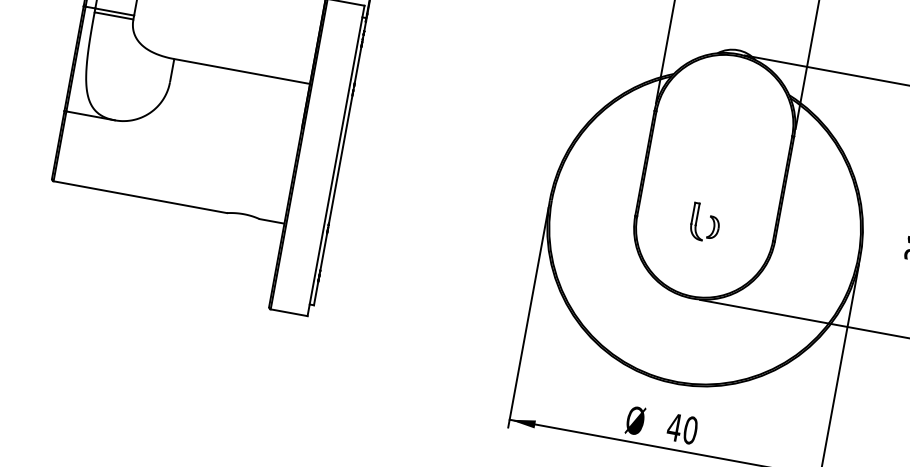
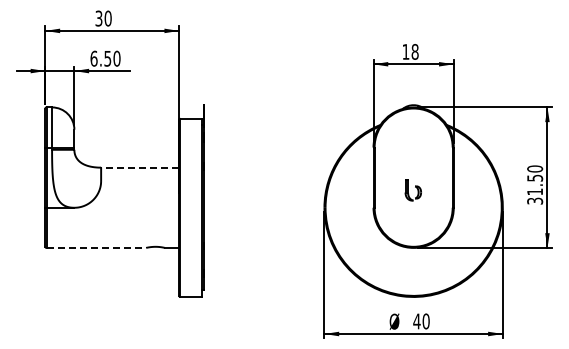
line: (241, 71) -> (139, 167), solid -> dashed
line: (140, 196) -> (96, 247), solid -> dashed
part: (704, 222) -> (412, 190), moved

